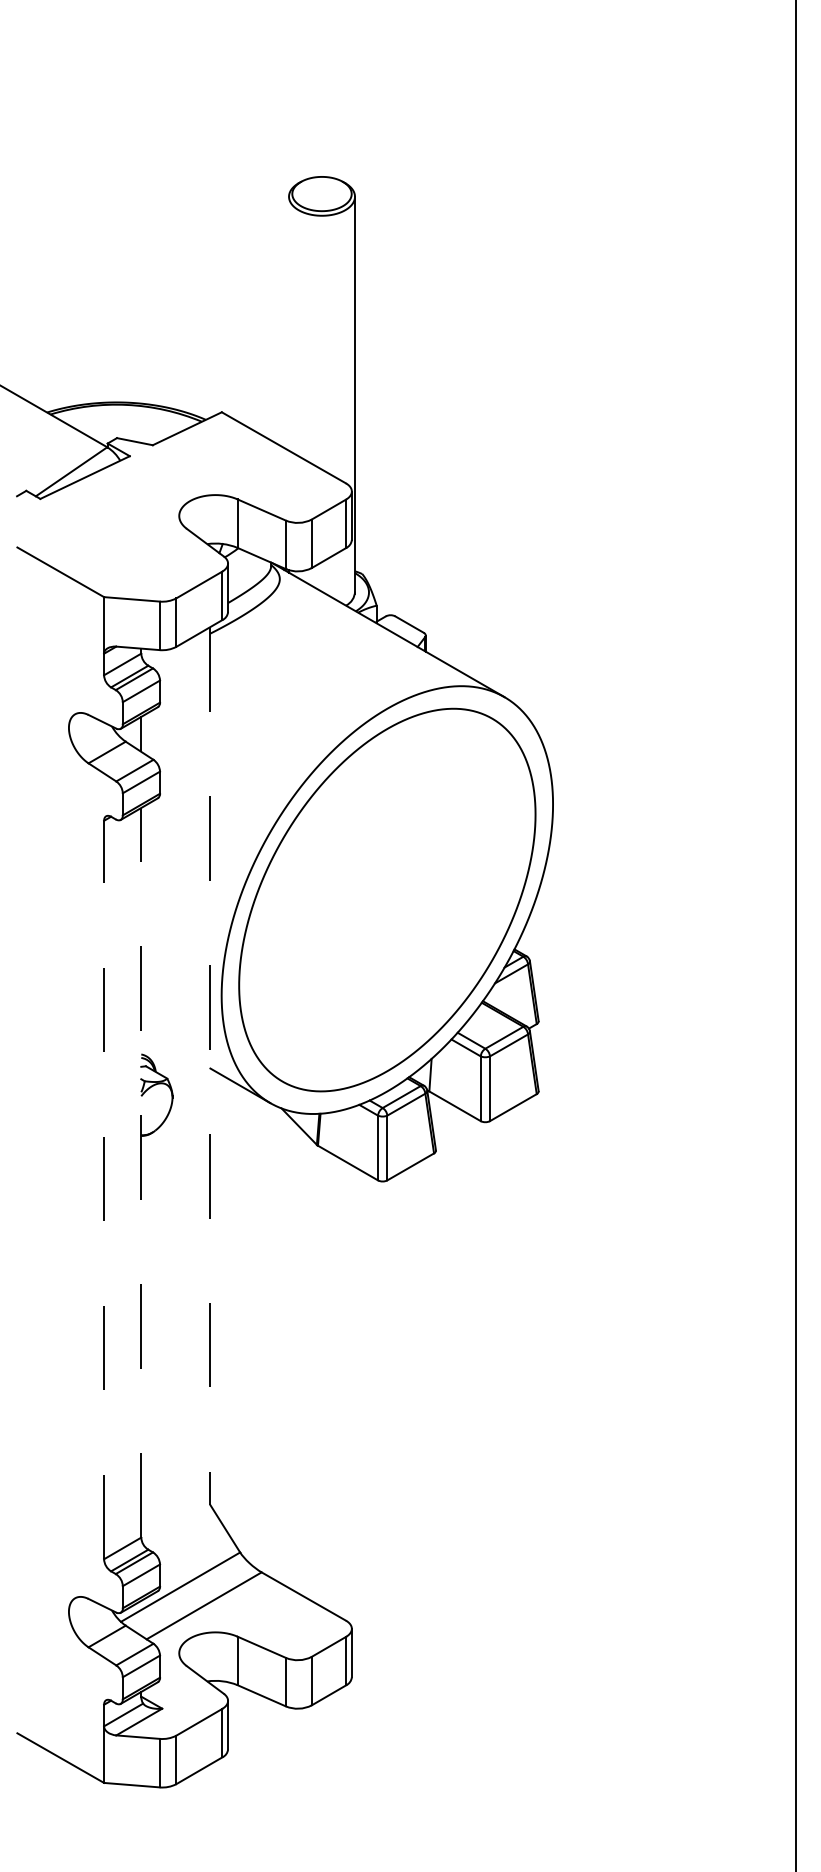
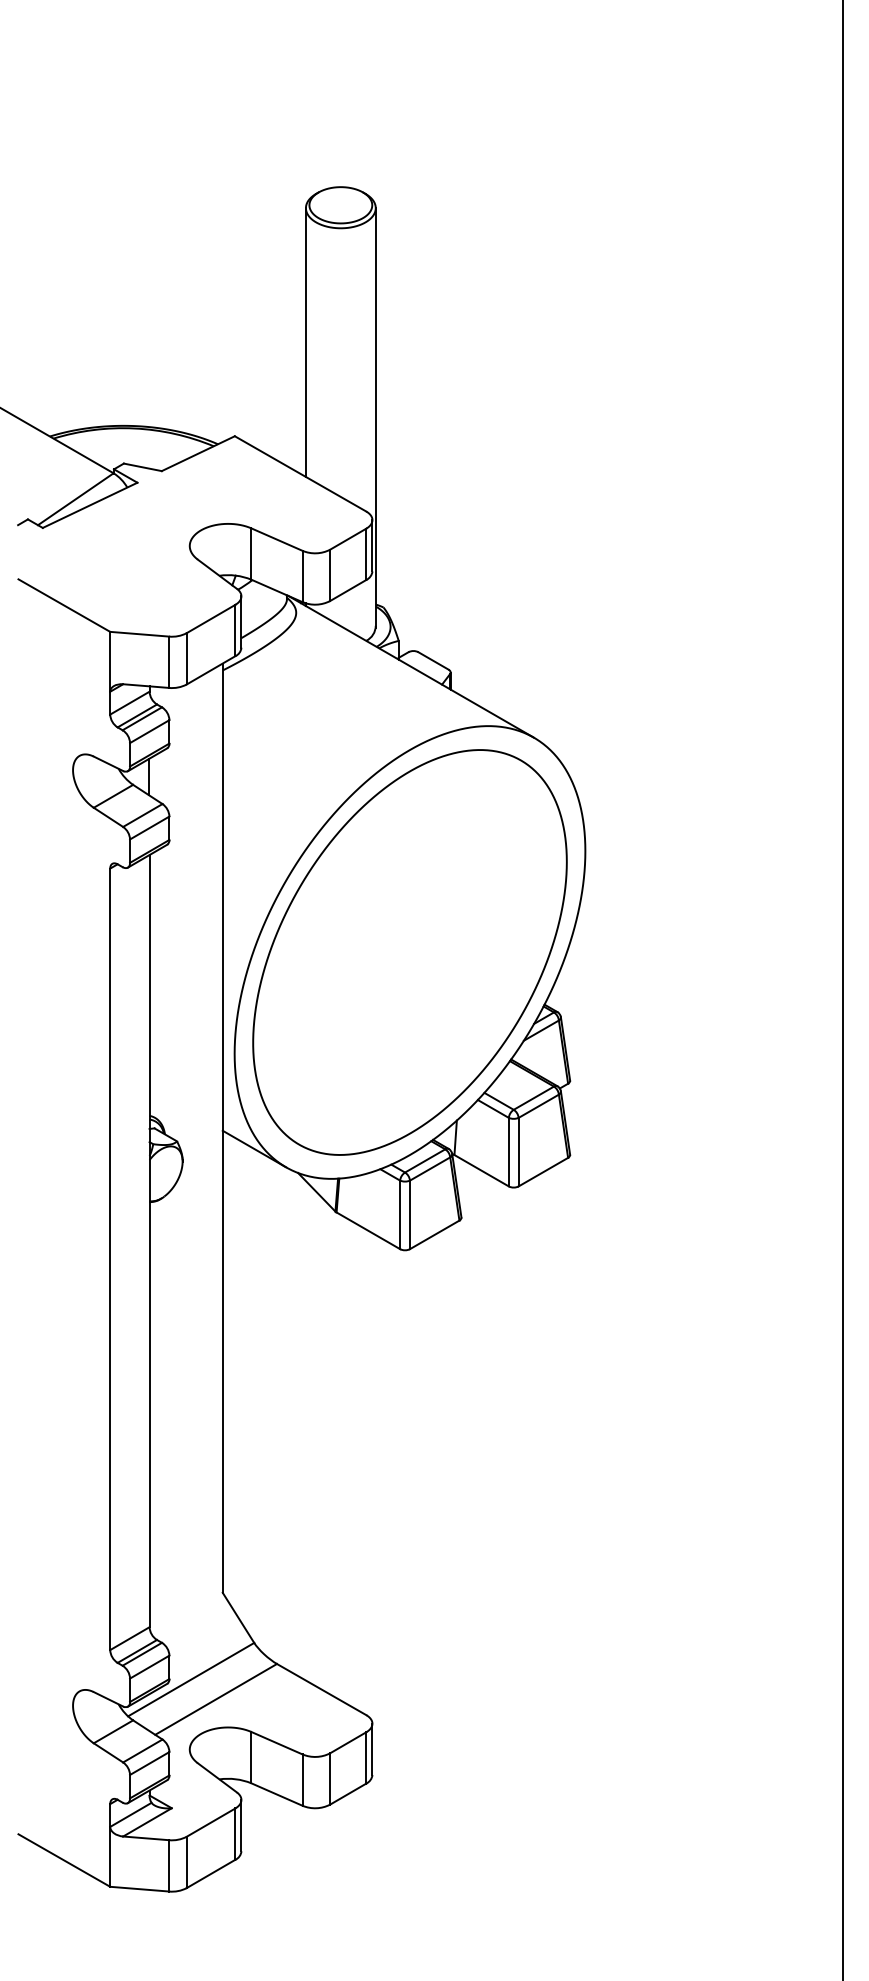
line: (289, 323) -> (306, 342), added
line: (210, 1066) -> (222, 1128), dashed -> solid
line: (141, 1172) -> (149, 1240), dashed -> solid
line: (104, 1189) -> (110, 1258), dashed -> solid

